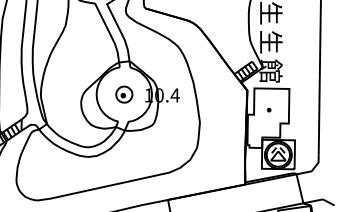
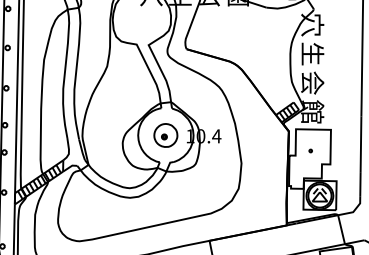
text: (270, 41) -> (312, 82), 生 -> 会
part: (123, 94) -> (165, 135), size x1.43

